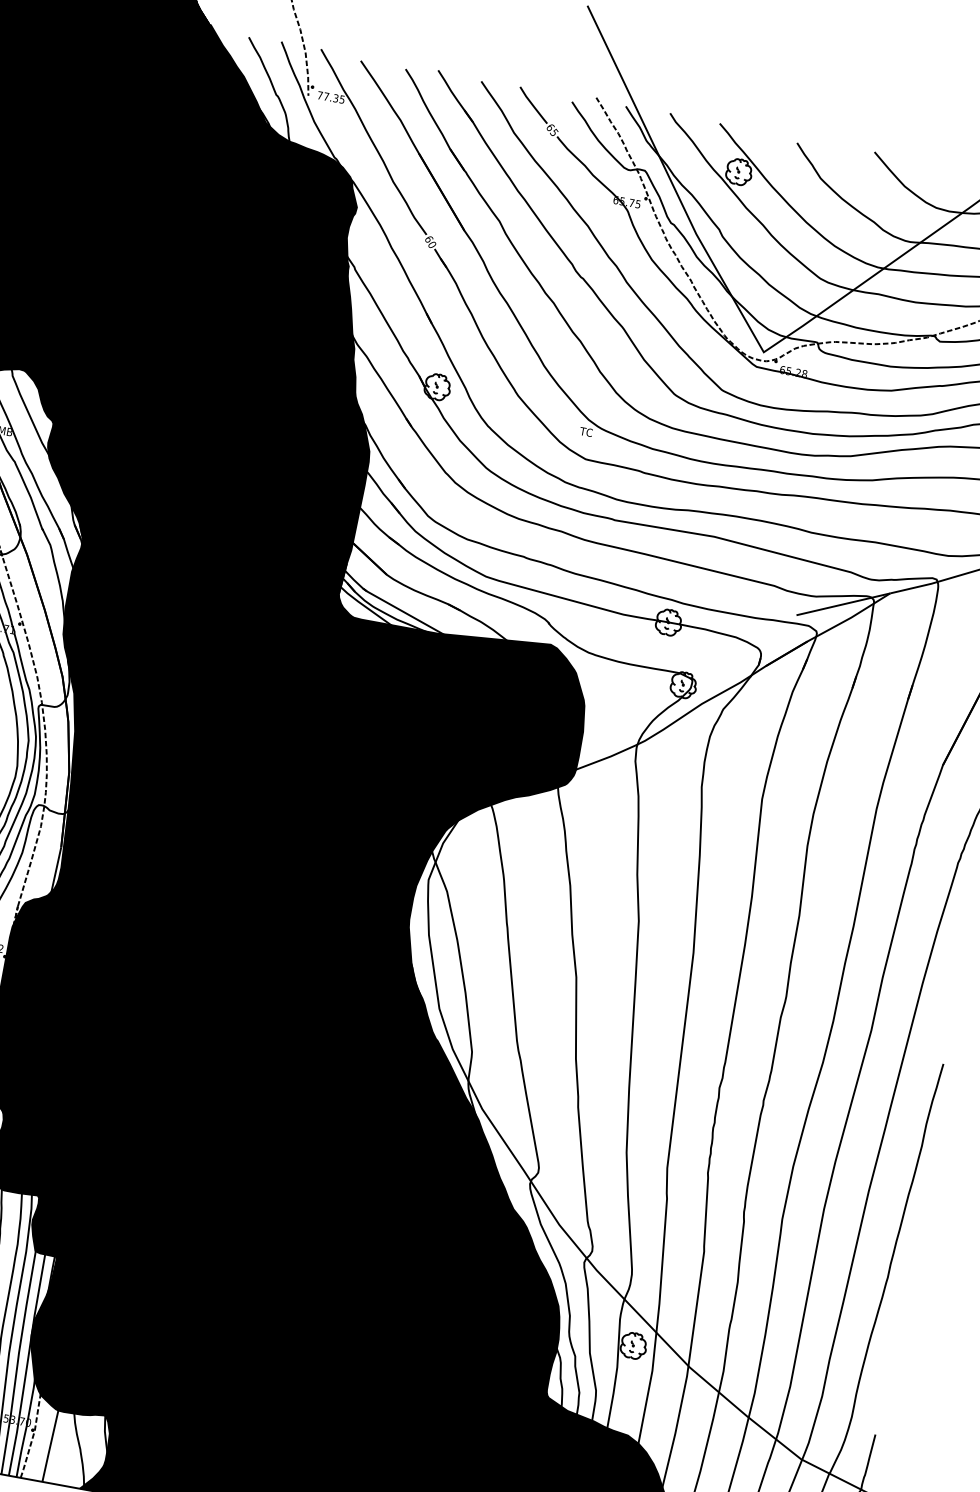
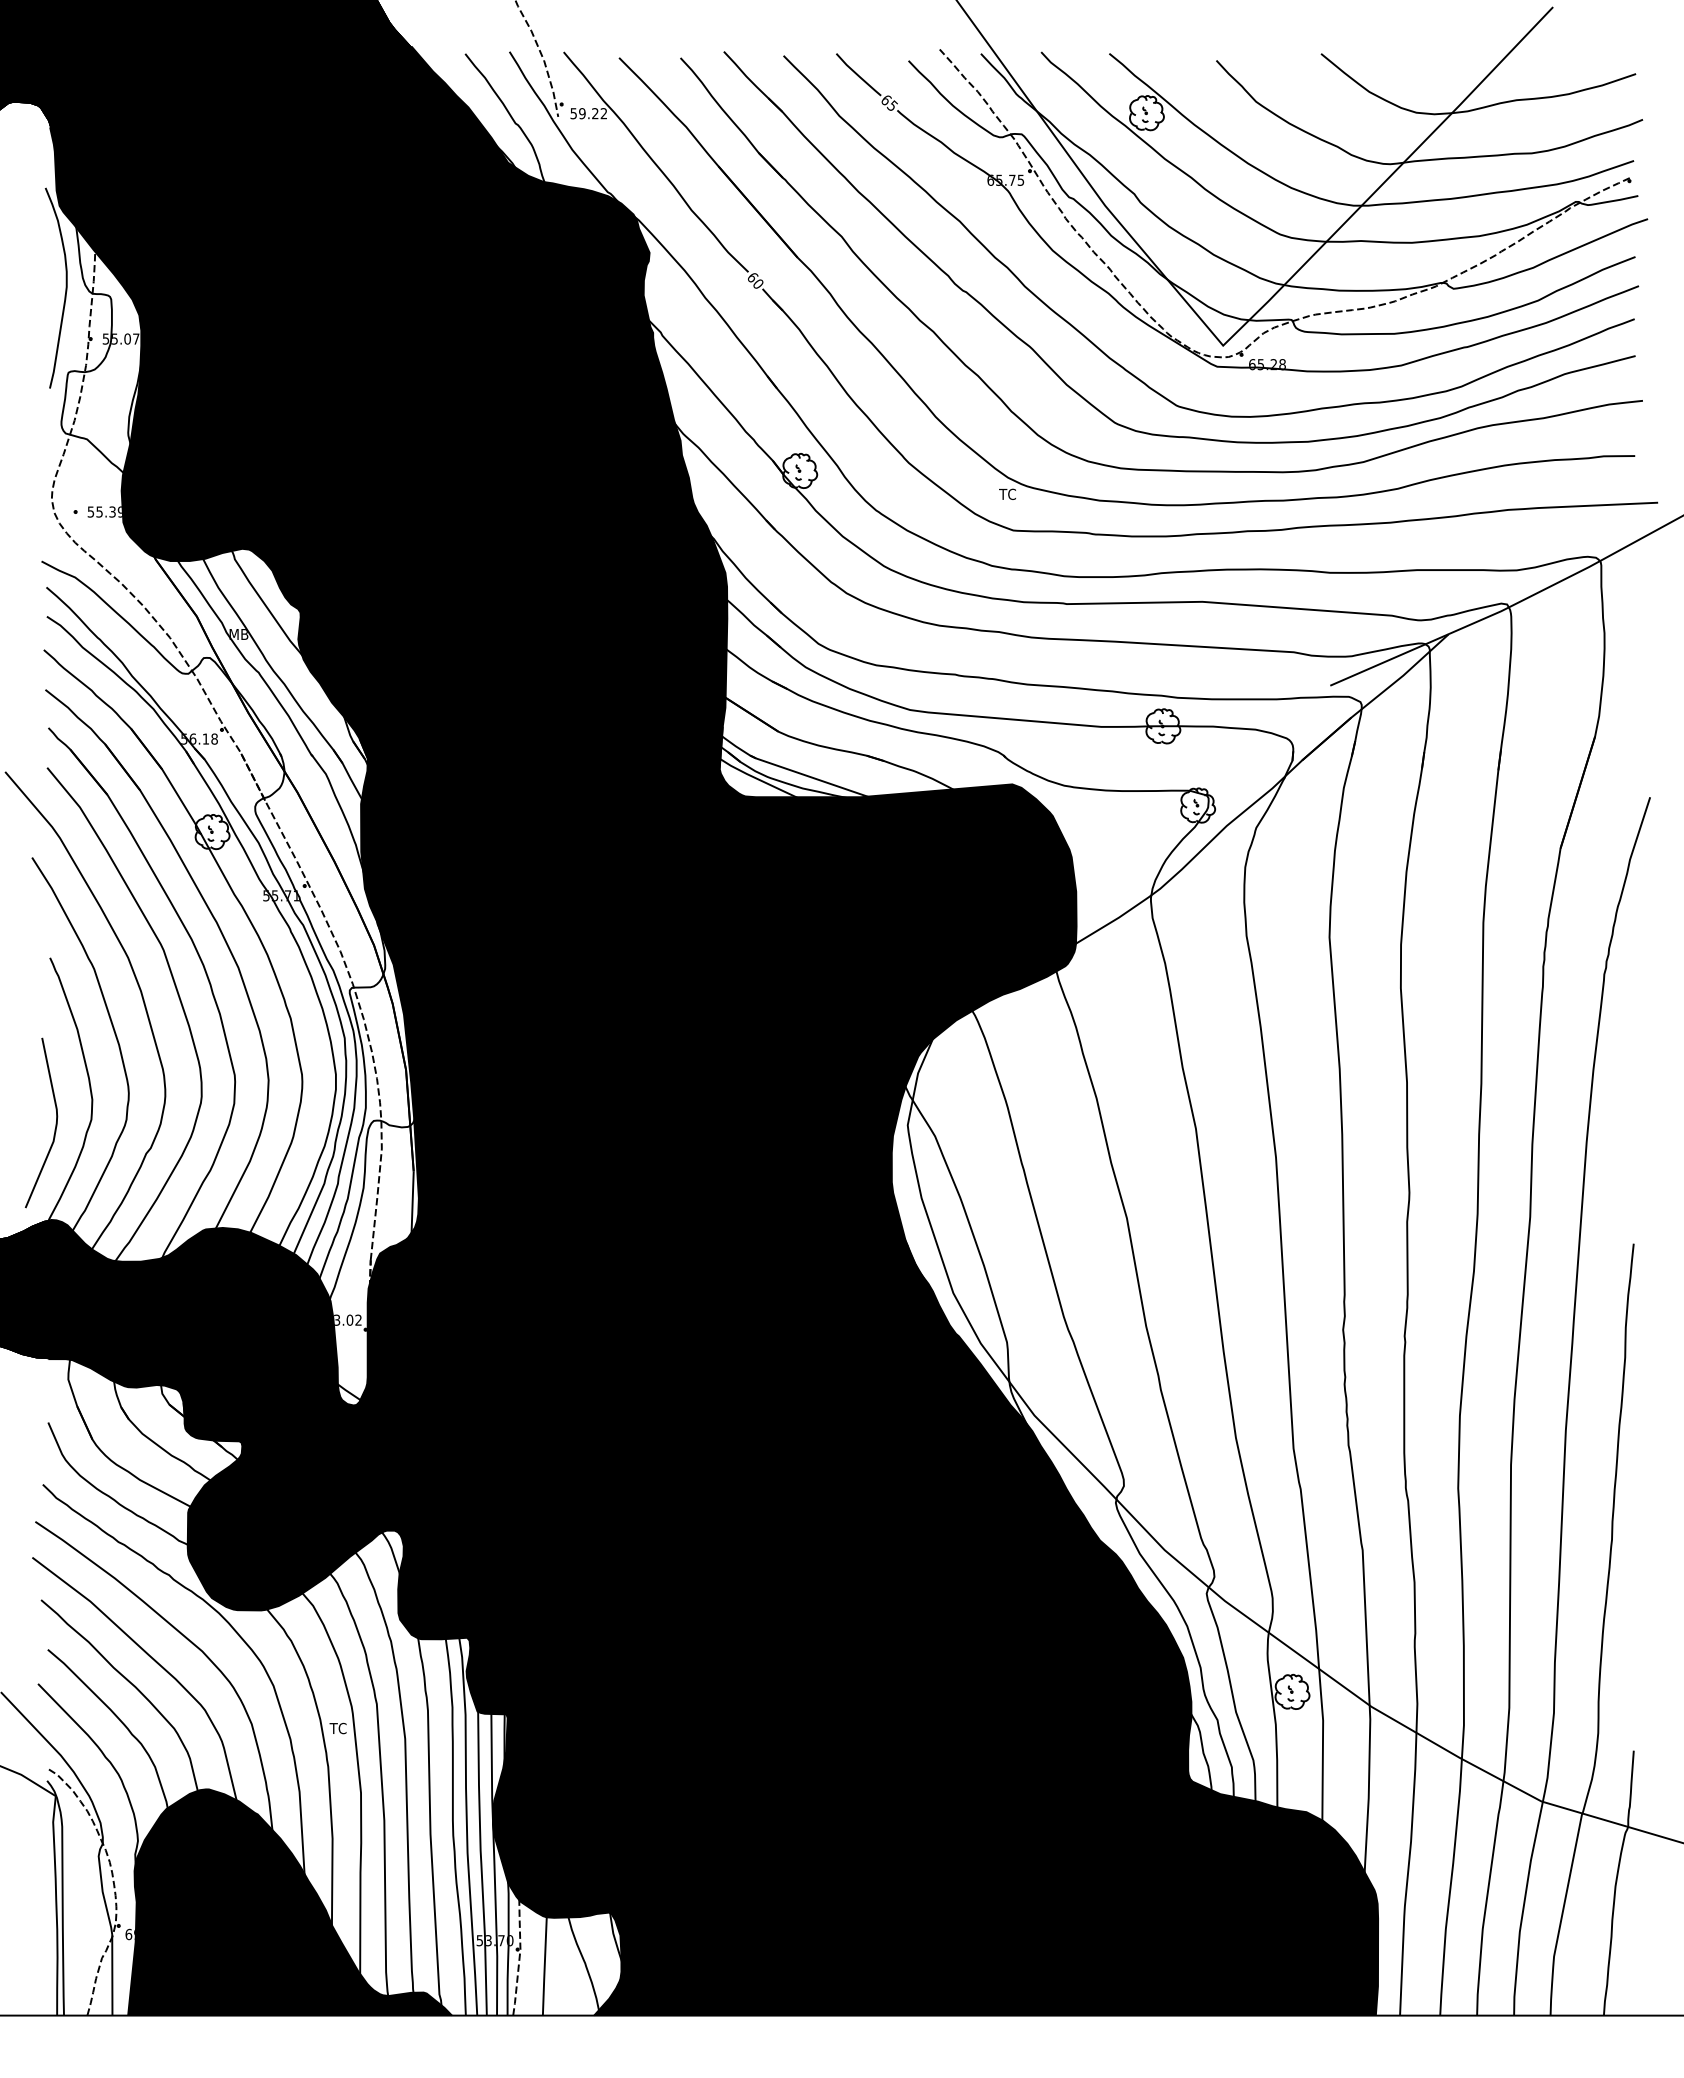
text: (330, 97) -> (588, 113), 77.35 -> 59.22

